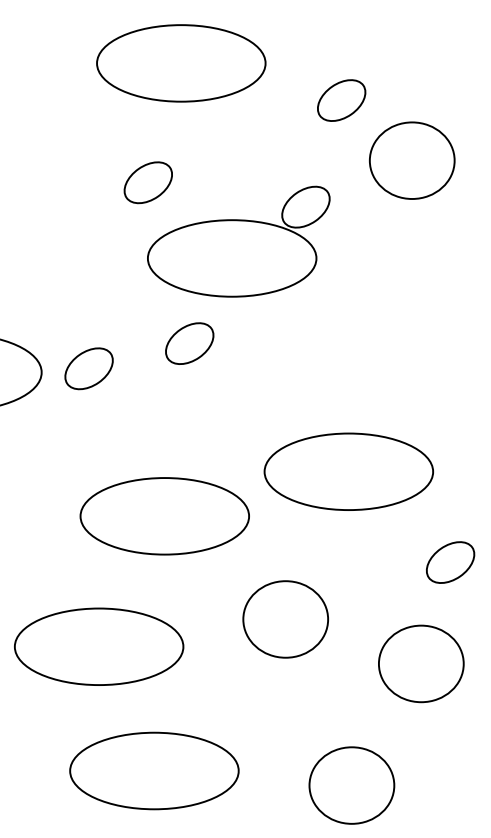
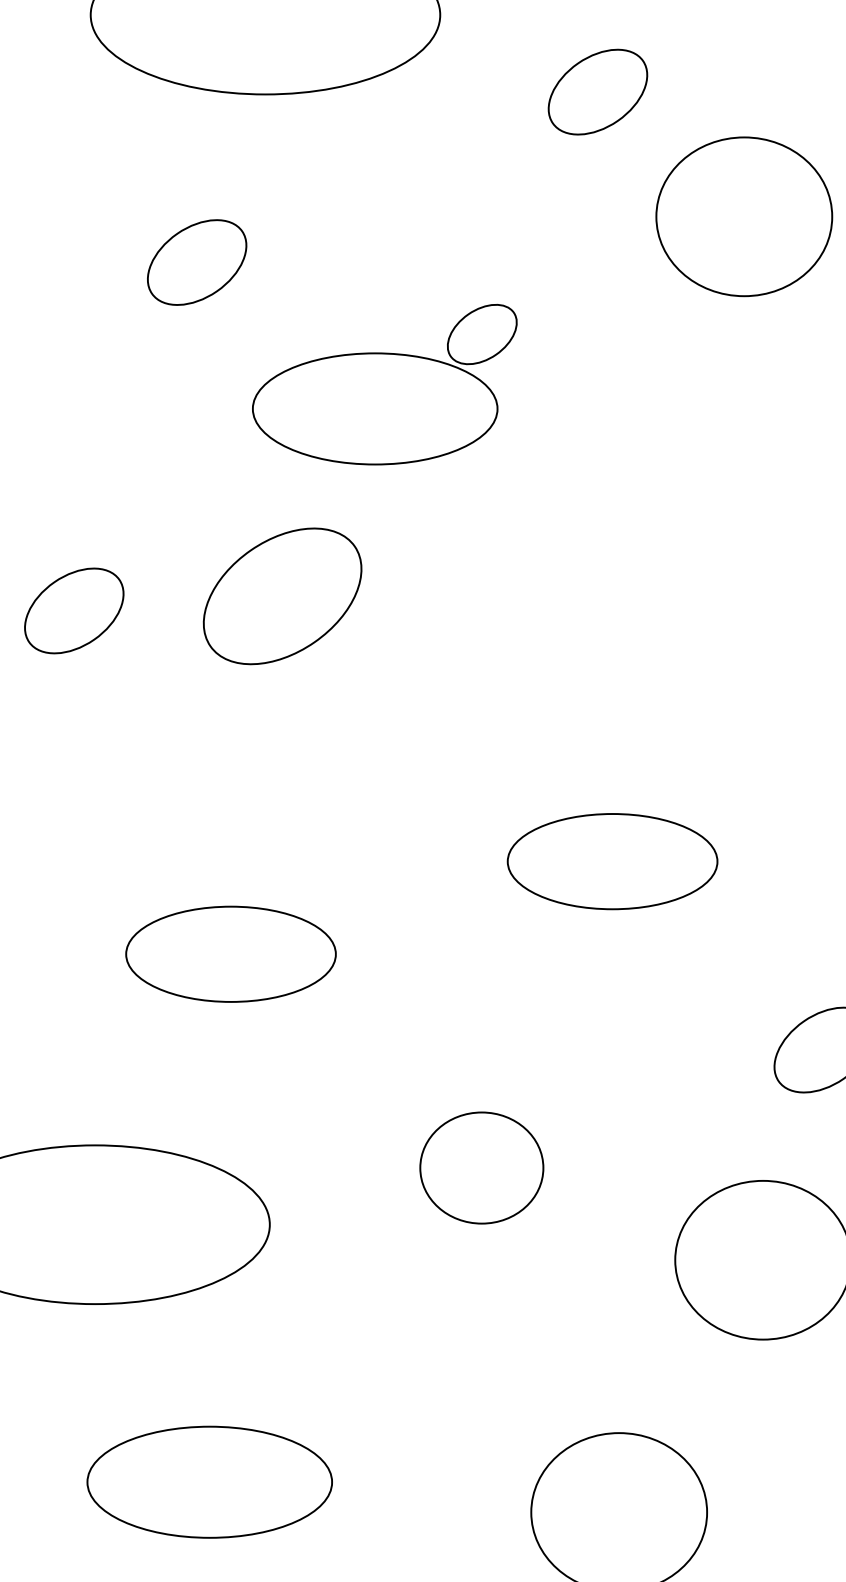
part: (238, 241) -> (384, 384), size x0.7
part: (189, 343) -> (282, 595), size x1.6
part: (88, 368) -> (73, 610), moved
part: (348, 471) -> (612, 861), size x0.6
part: (164, 516) -> (230, 954), size x0.6
part: (285, 619) -> (481, 1168), size x0.7
part: (154, 770) -> (209, 1481), size x0.7

